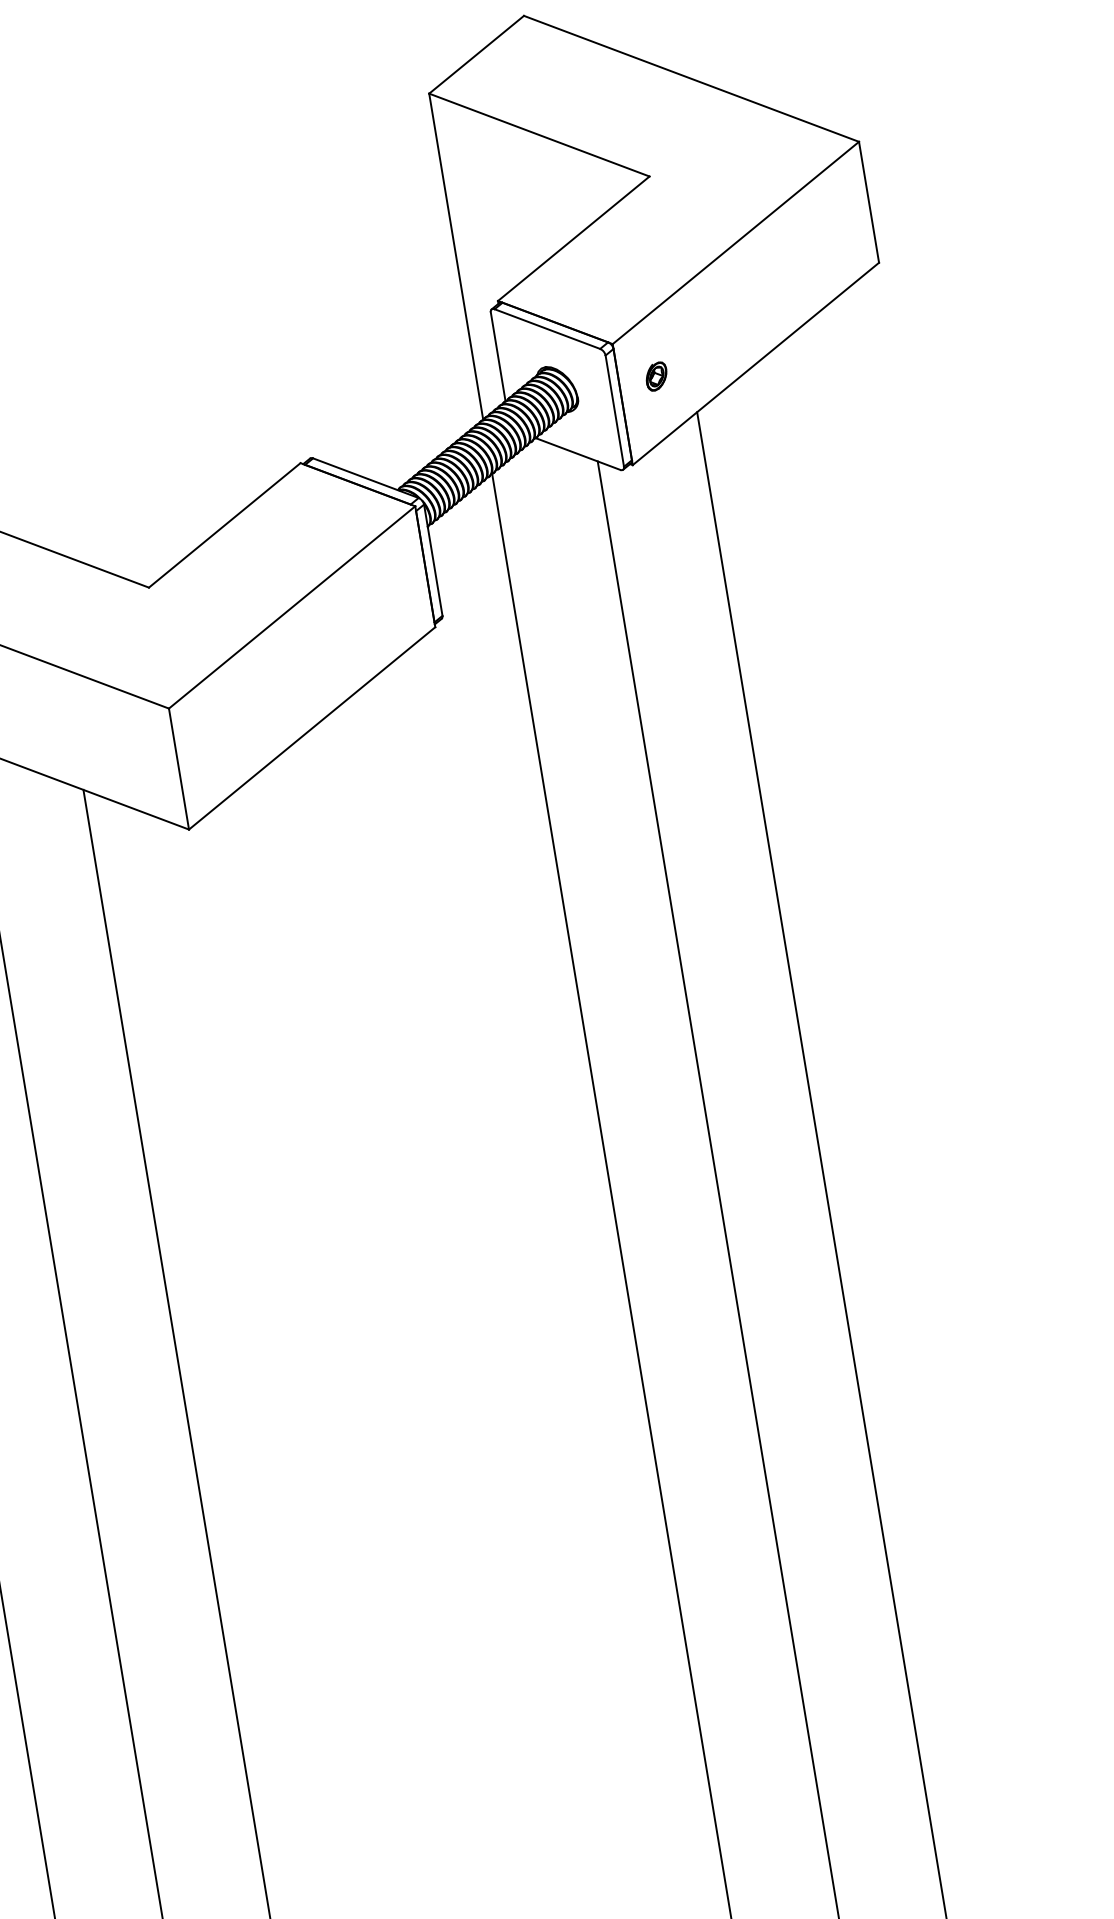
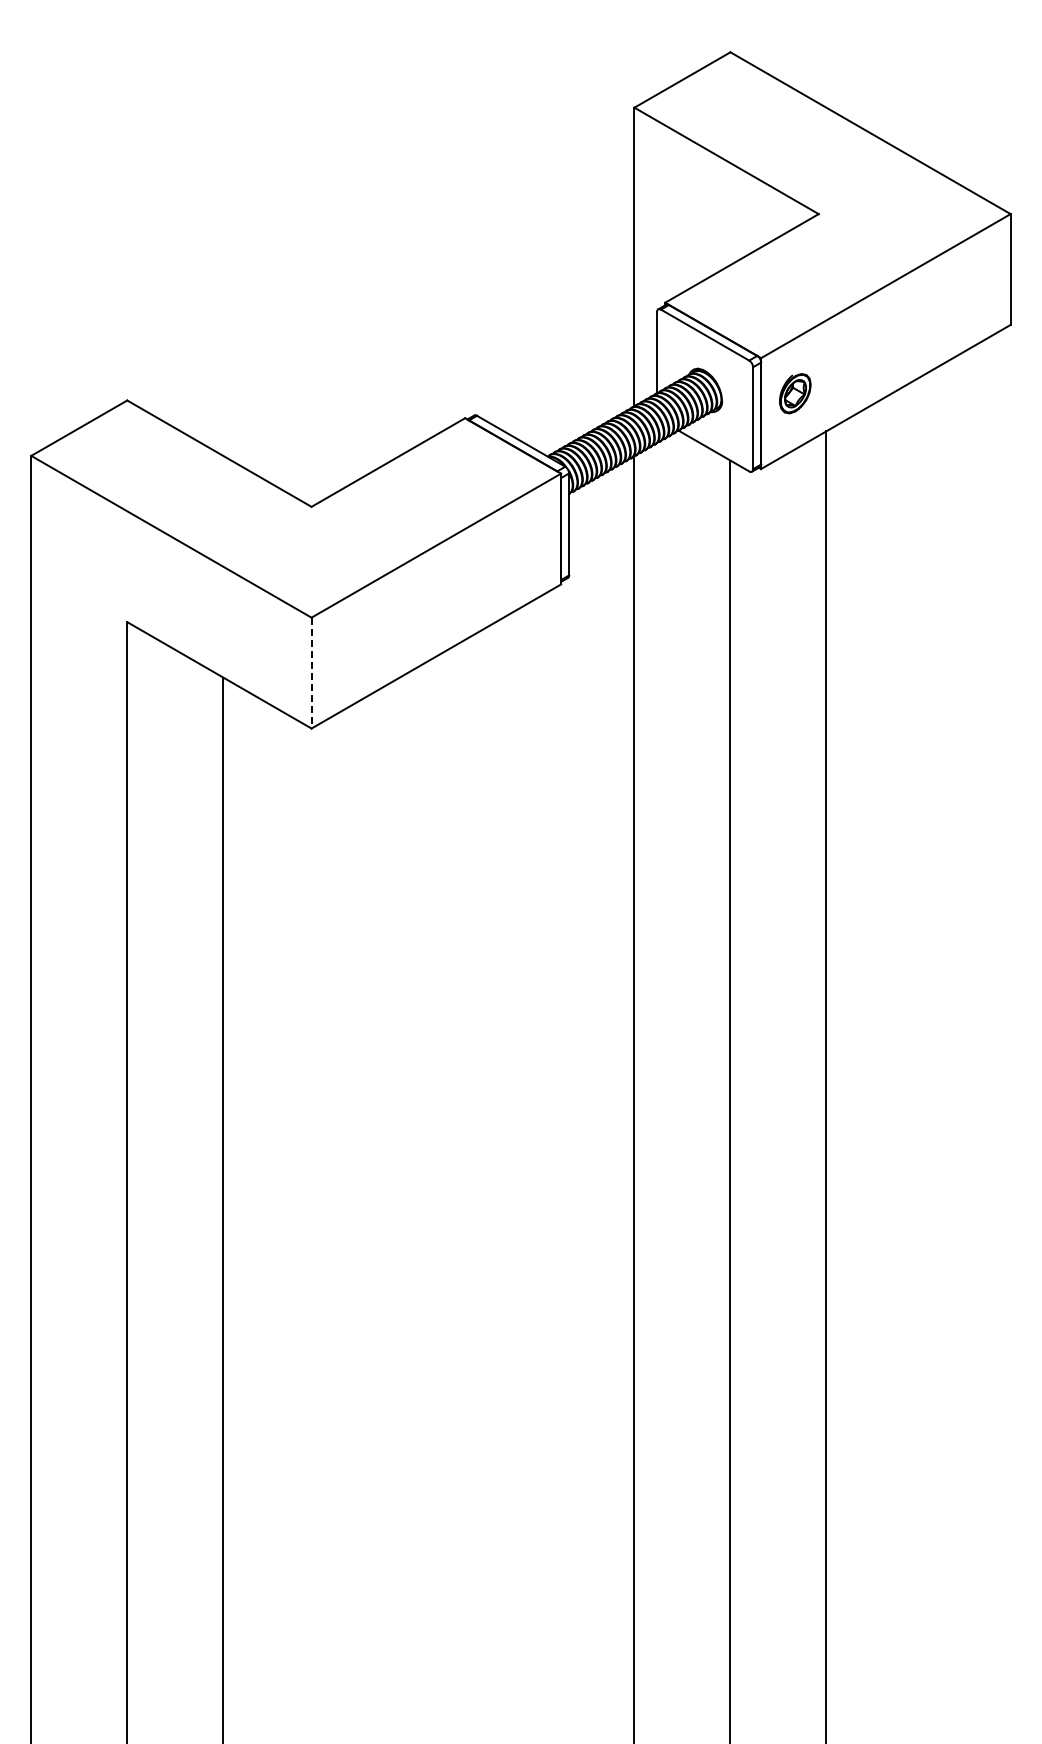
part: (656, 376) -> (795, 393), size x1.6
line: (178, 769) -> (311, 673), solid -> dashed

